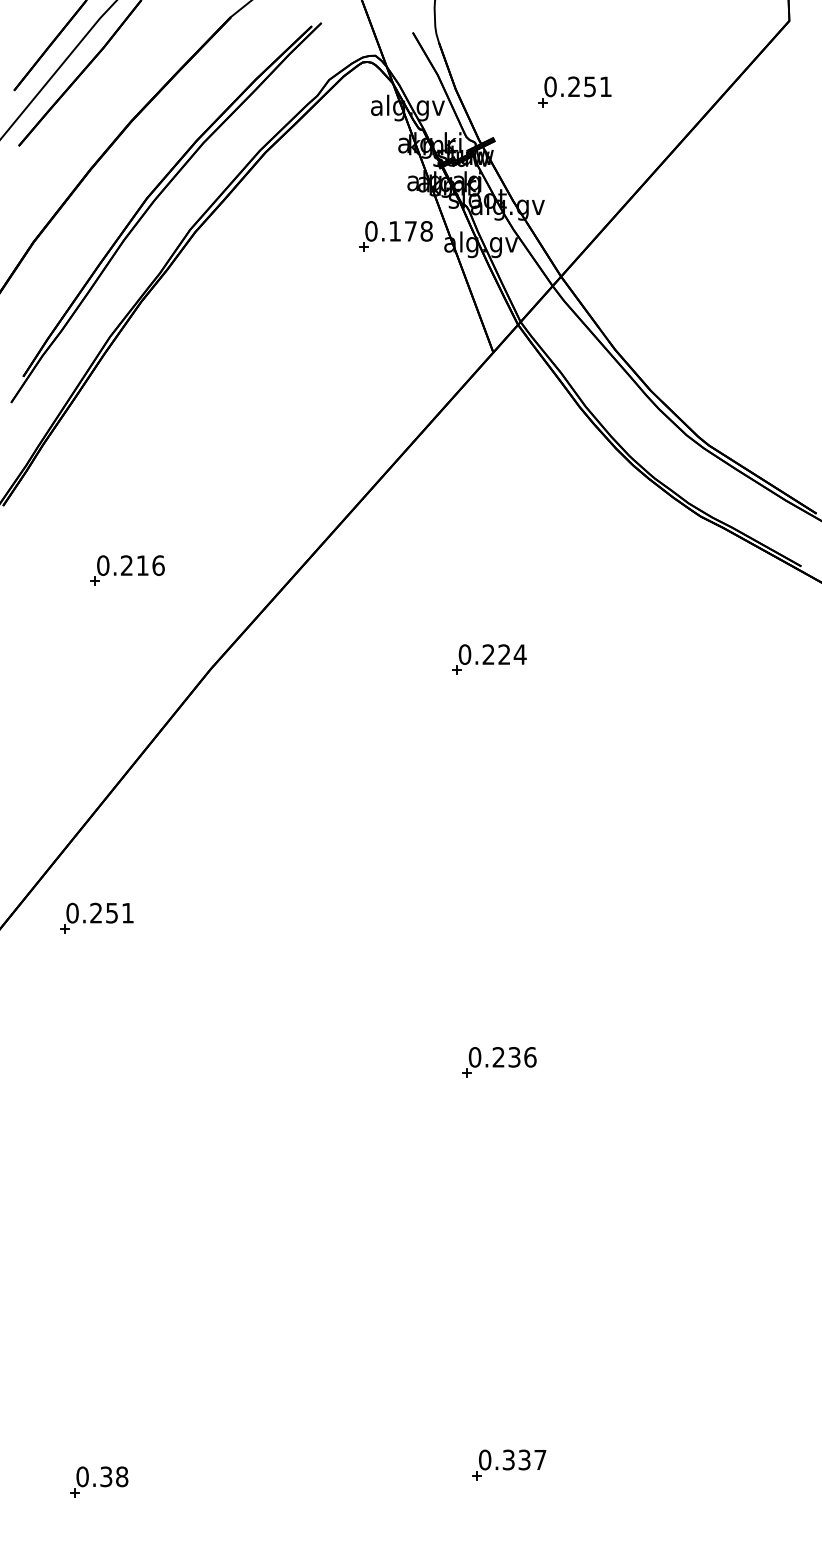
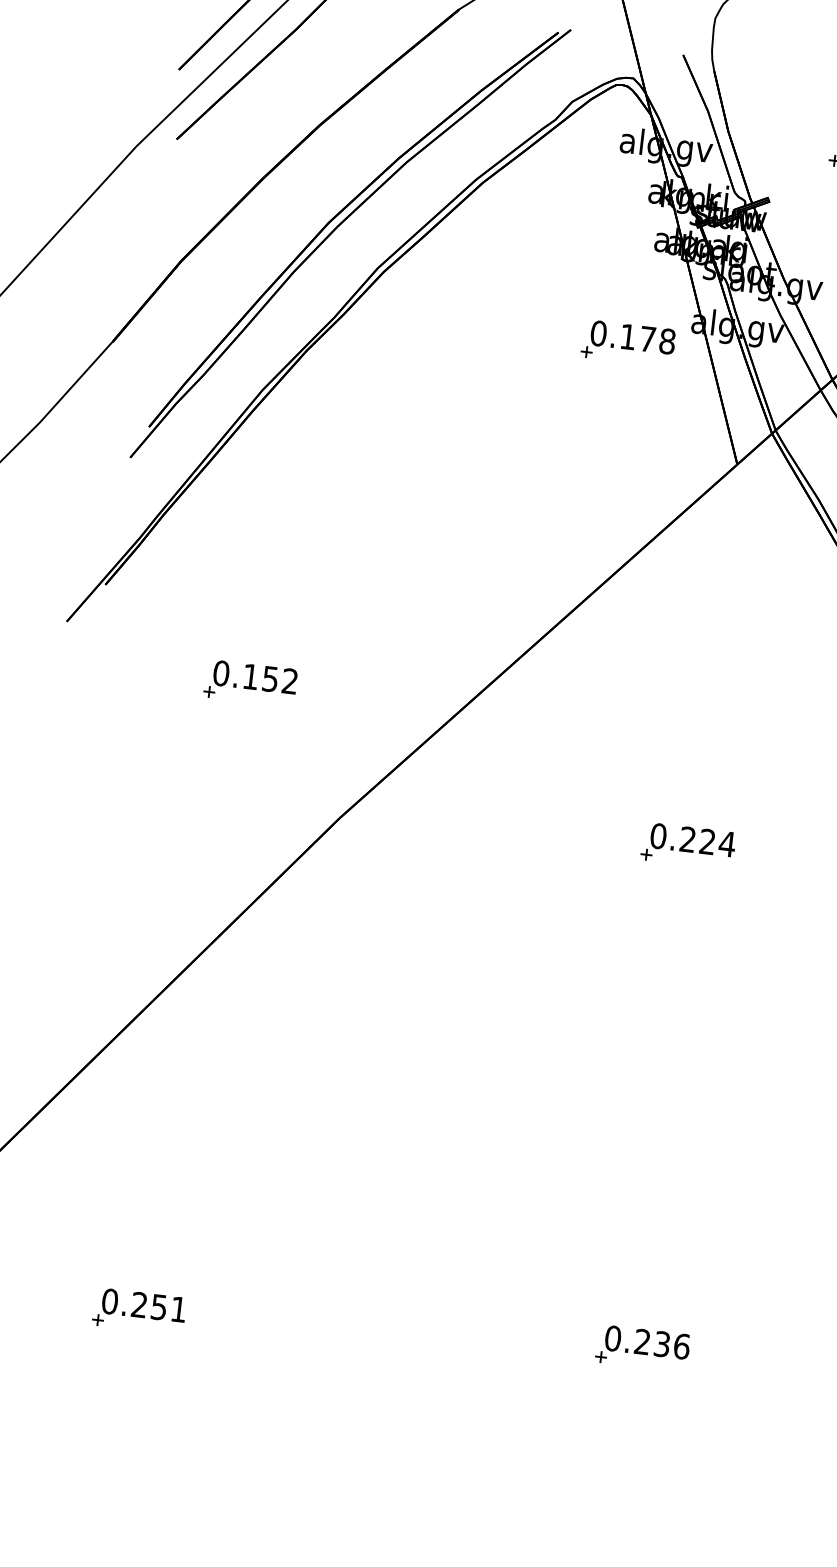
part: (395, 236) -> (627, 343), moved
text: (142, 565) -> (270, 678), 0.216 -> 0.152
part: (96, 917) -> (139, 1310), moved

